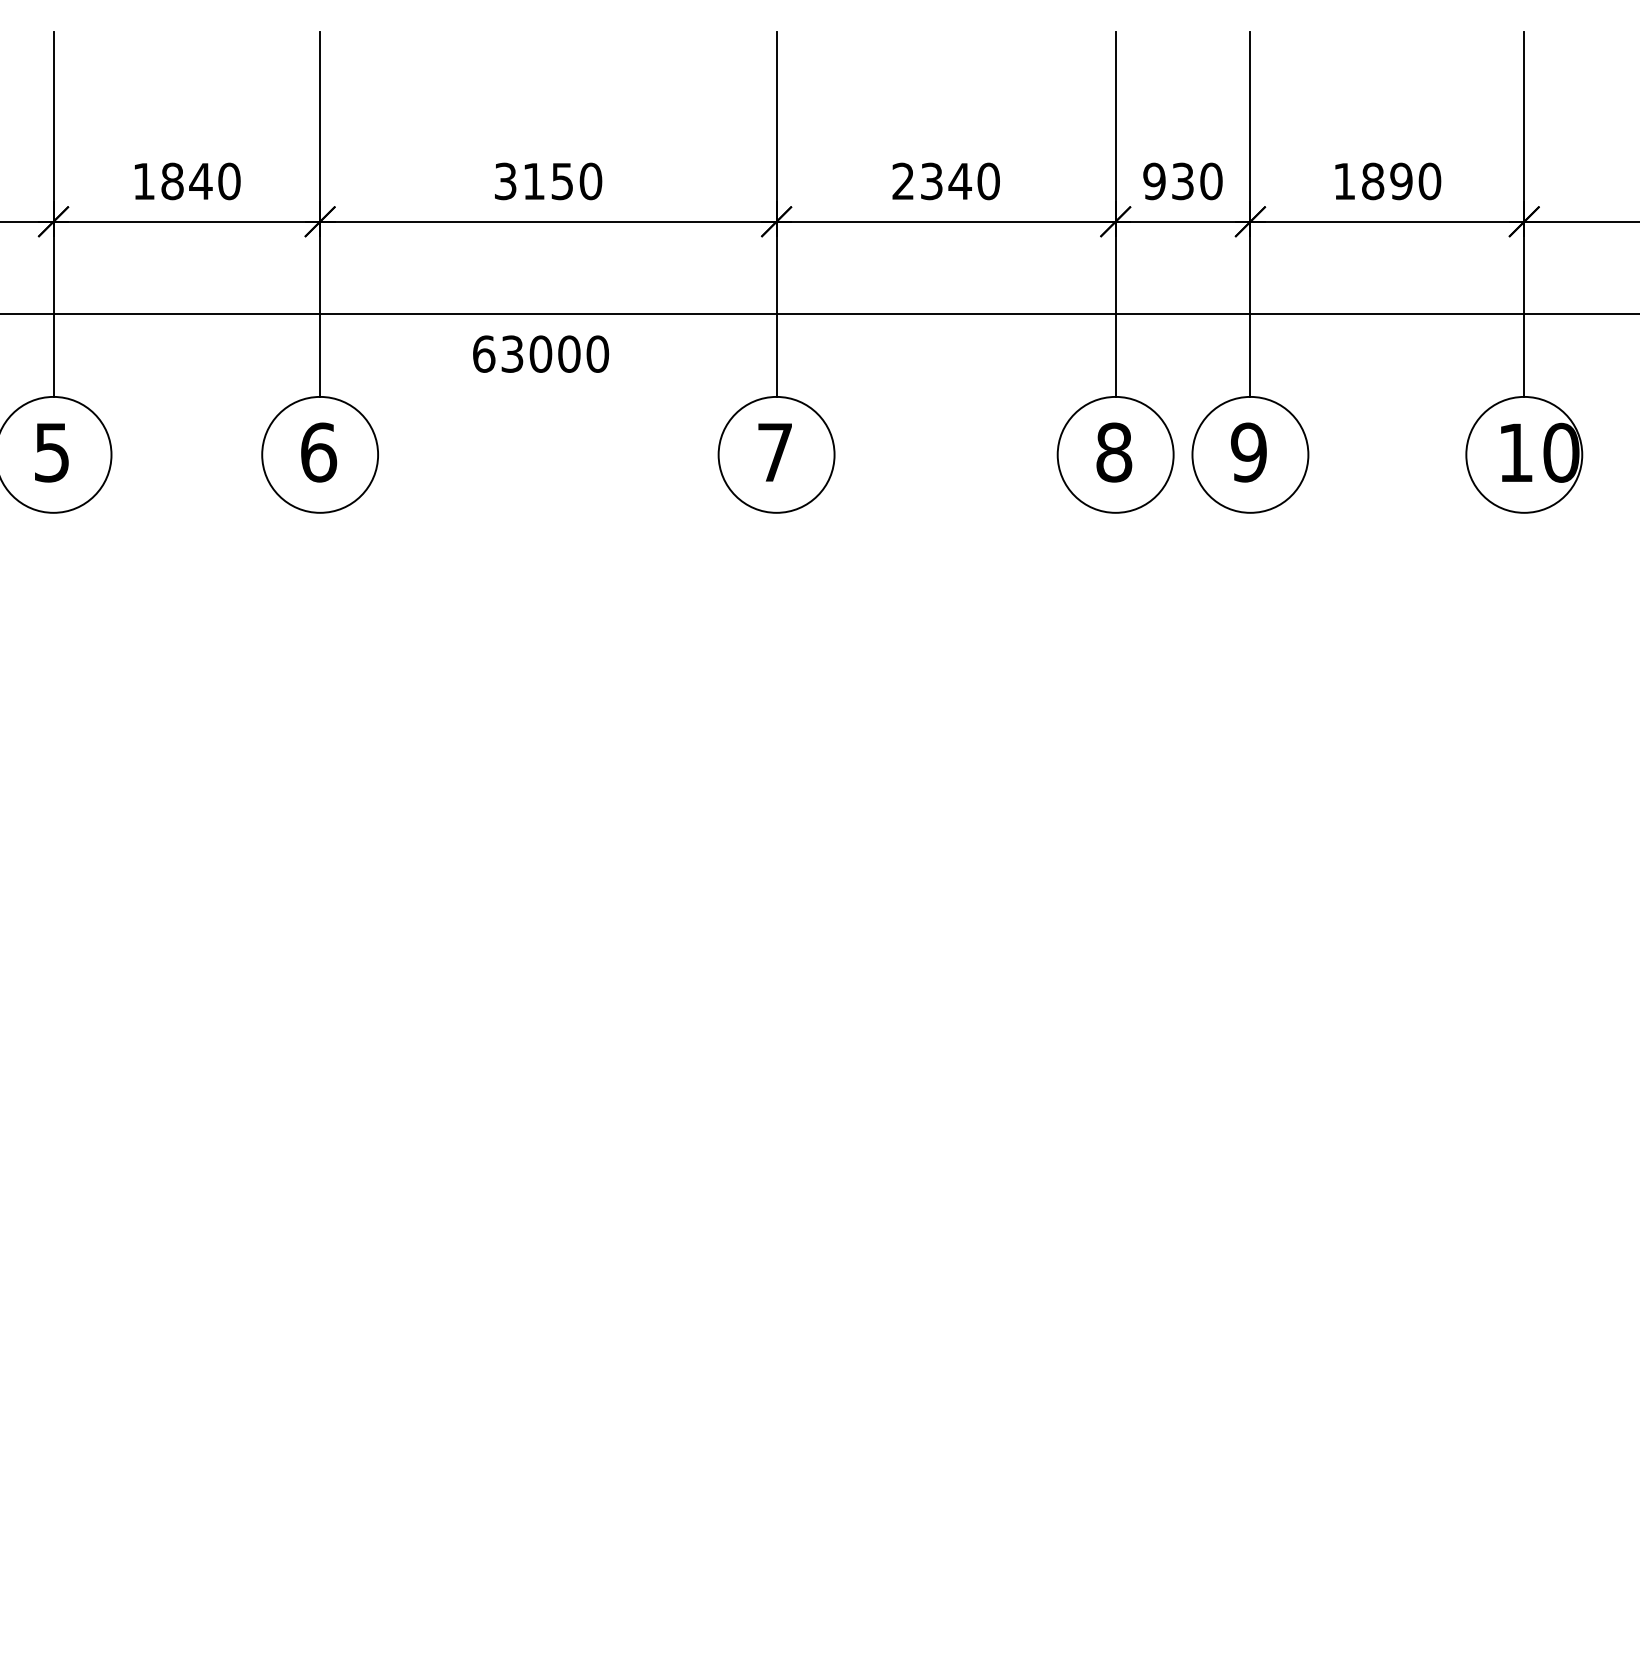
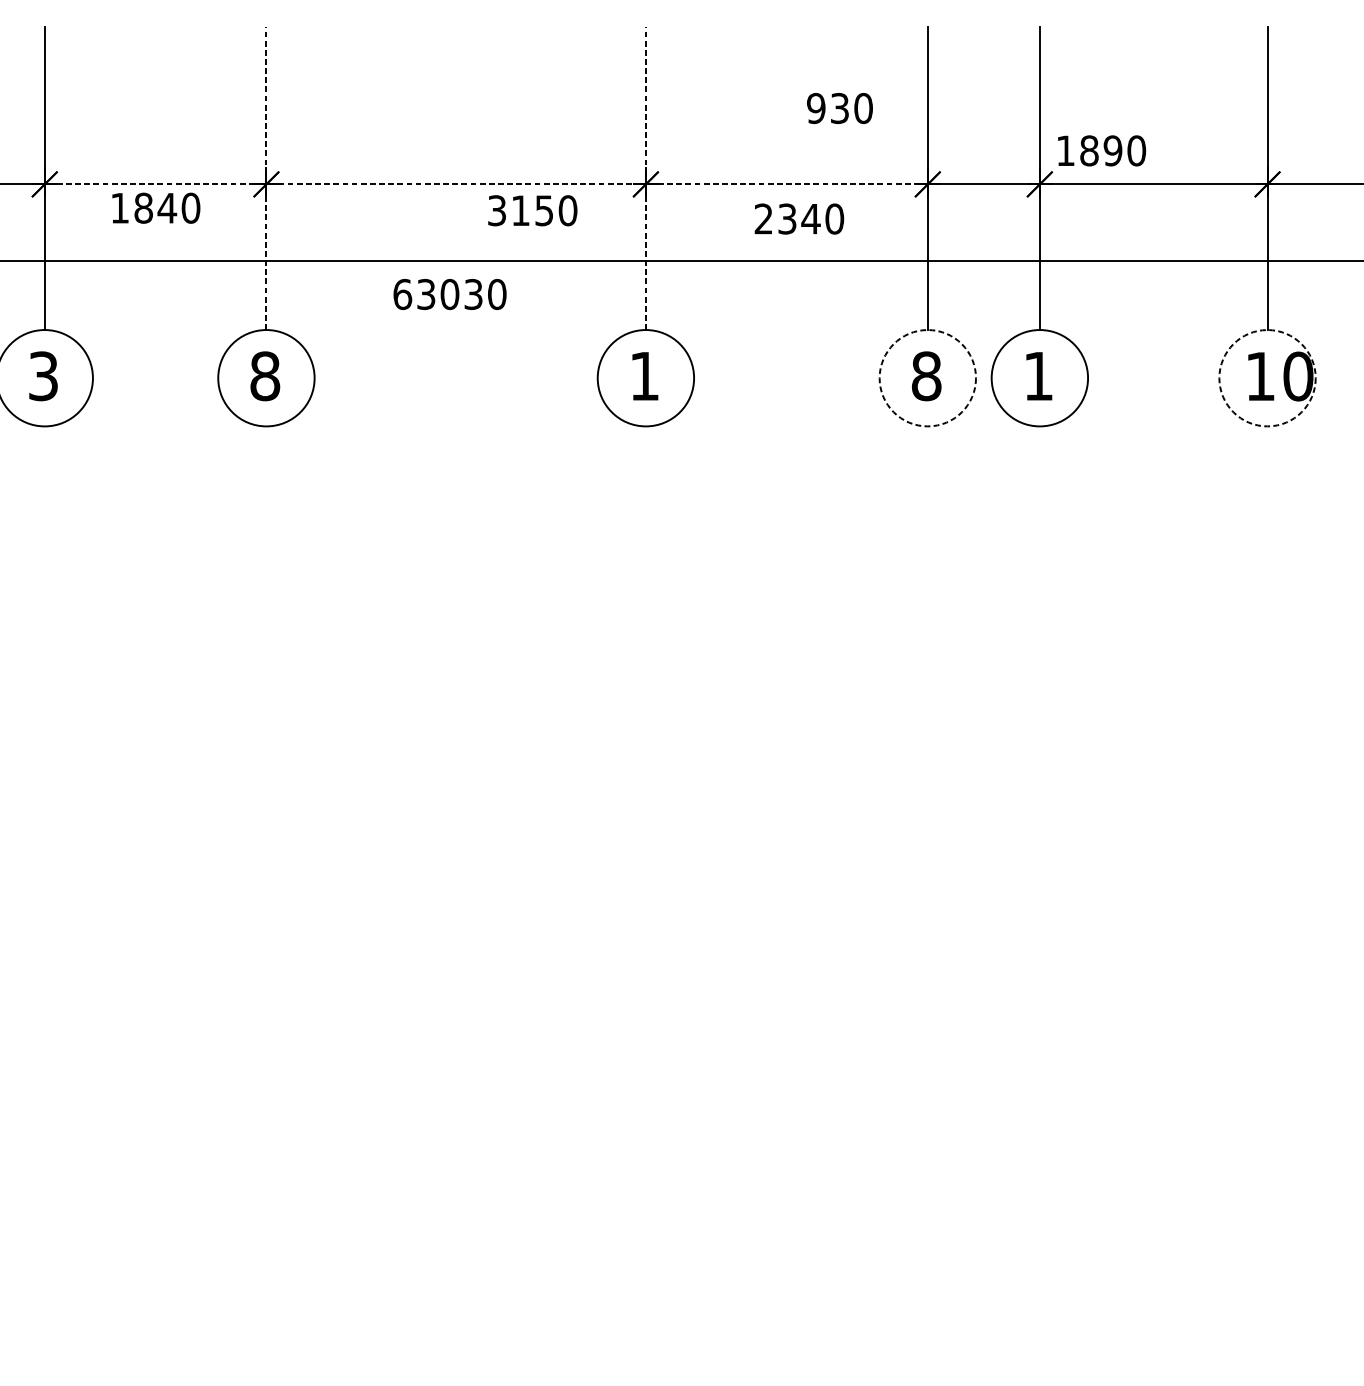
text: (187, 181) -> (156, 208), moved
text: (548, 181) -> (532, 210), moved
text: (945, 181) -> (798, 219), moved
text: (1182, 181) -> (839, 108), moved
text: (1388, 181) -> (1102, 150), moved
line: (320, 214) -> (266, 178), solid -> dashed
line: (776, 214) -> (645, 178), solid -> dashed
line: (186, 221) -> (155, 184), solid -> dashed
line: (548, 221) -> (456, 184), solid -> dashed
line: (946, 221) -> (787, 184), solid -> dashed
text: (569, 353) -> (473, 293), 63000 -> 63030
text: (52, 451) -> (43, 375), 5 -> 3
text: (319, 452) -> (265, 376), 6 -> 8
text: (774, 452) -> (644, 376), 7 -> 1
text: (1248, 452) -> (1038, 376), 9 -> 1
circle: (1115, 454) -> (927, 377), solid -> dashed
circle: (1524, 454) -> (1267, 377), solid -> dashed

